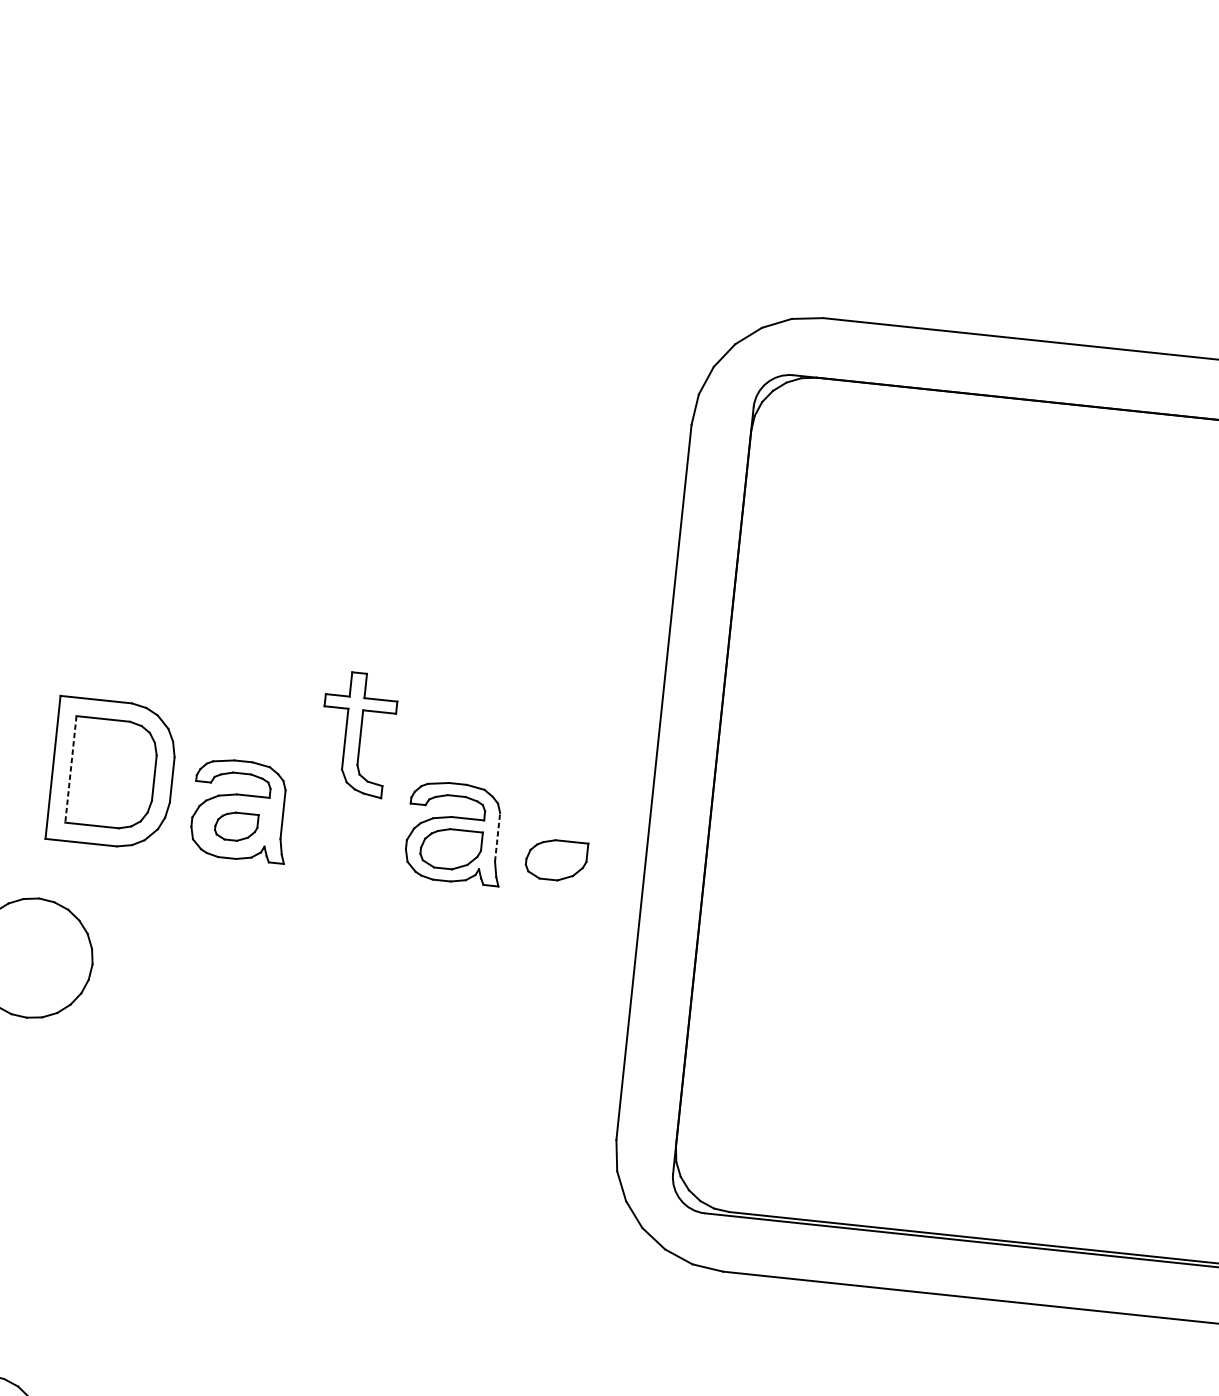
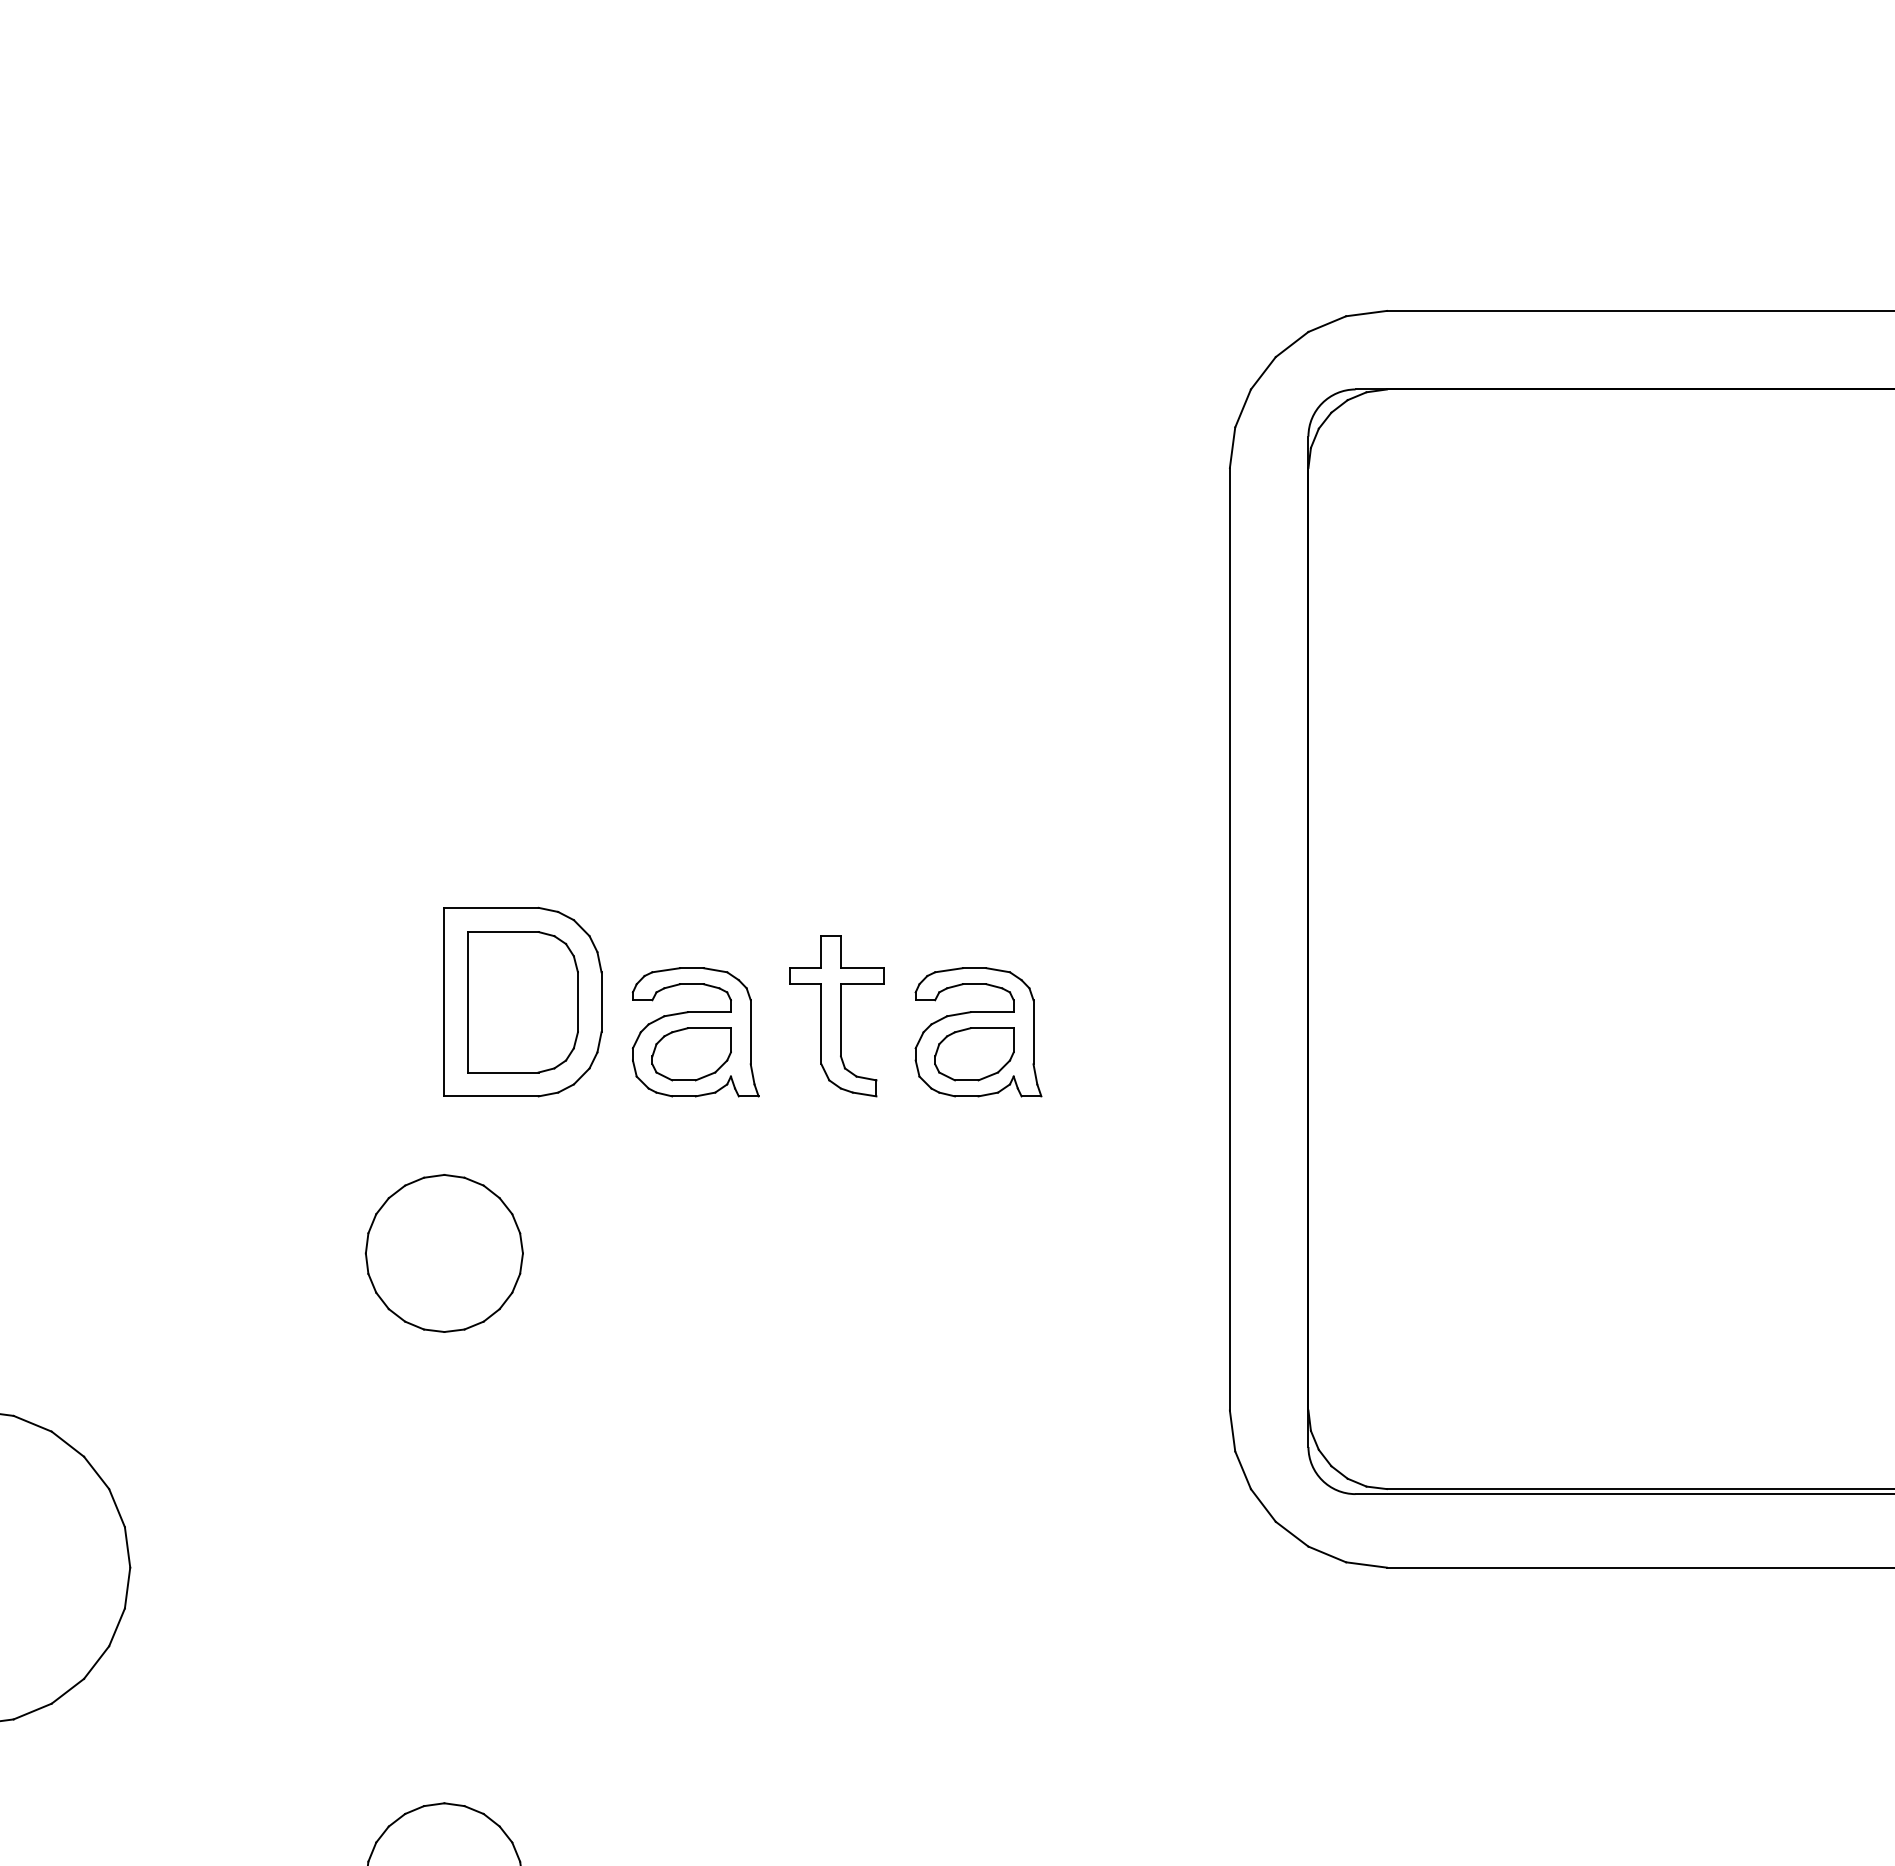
part: (357, 734) -> (836, 1016), moved
line: (71, 769) -> (468, 1002), dashed -> solid
part: (236, 826) -> (691, 1054), size x1.43
line: (497, 836) -> (1033, 1031), dashed -> solid
part: (556, 860) -> (1113, 1054), removed

